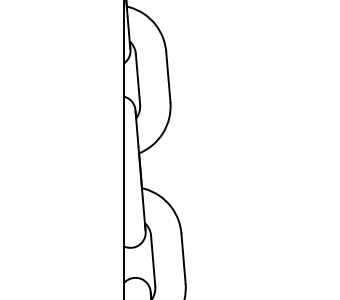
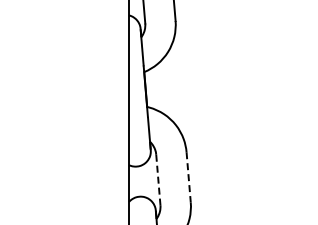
line: (183, 259) -> (188, 178), solid -> dashed
line: (153, 261) -> (158, 180), solid -> dashed

